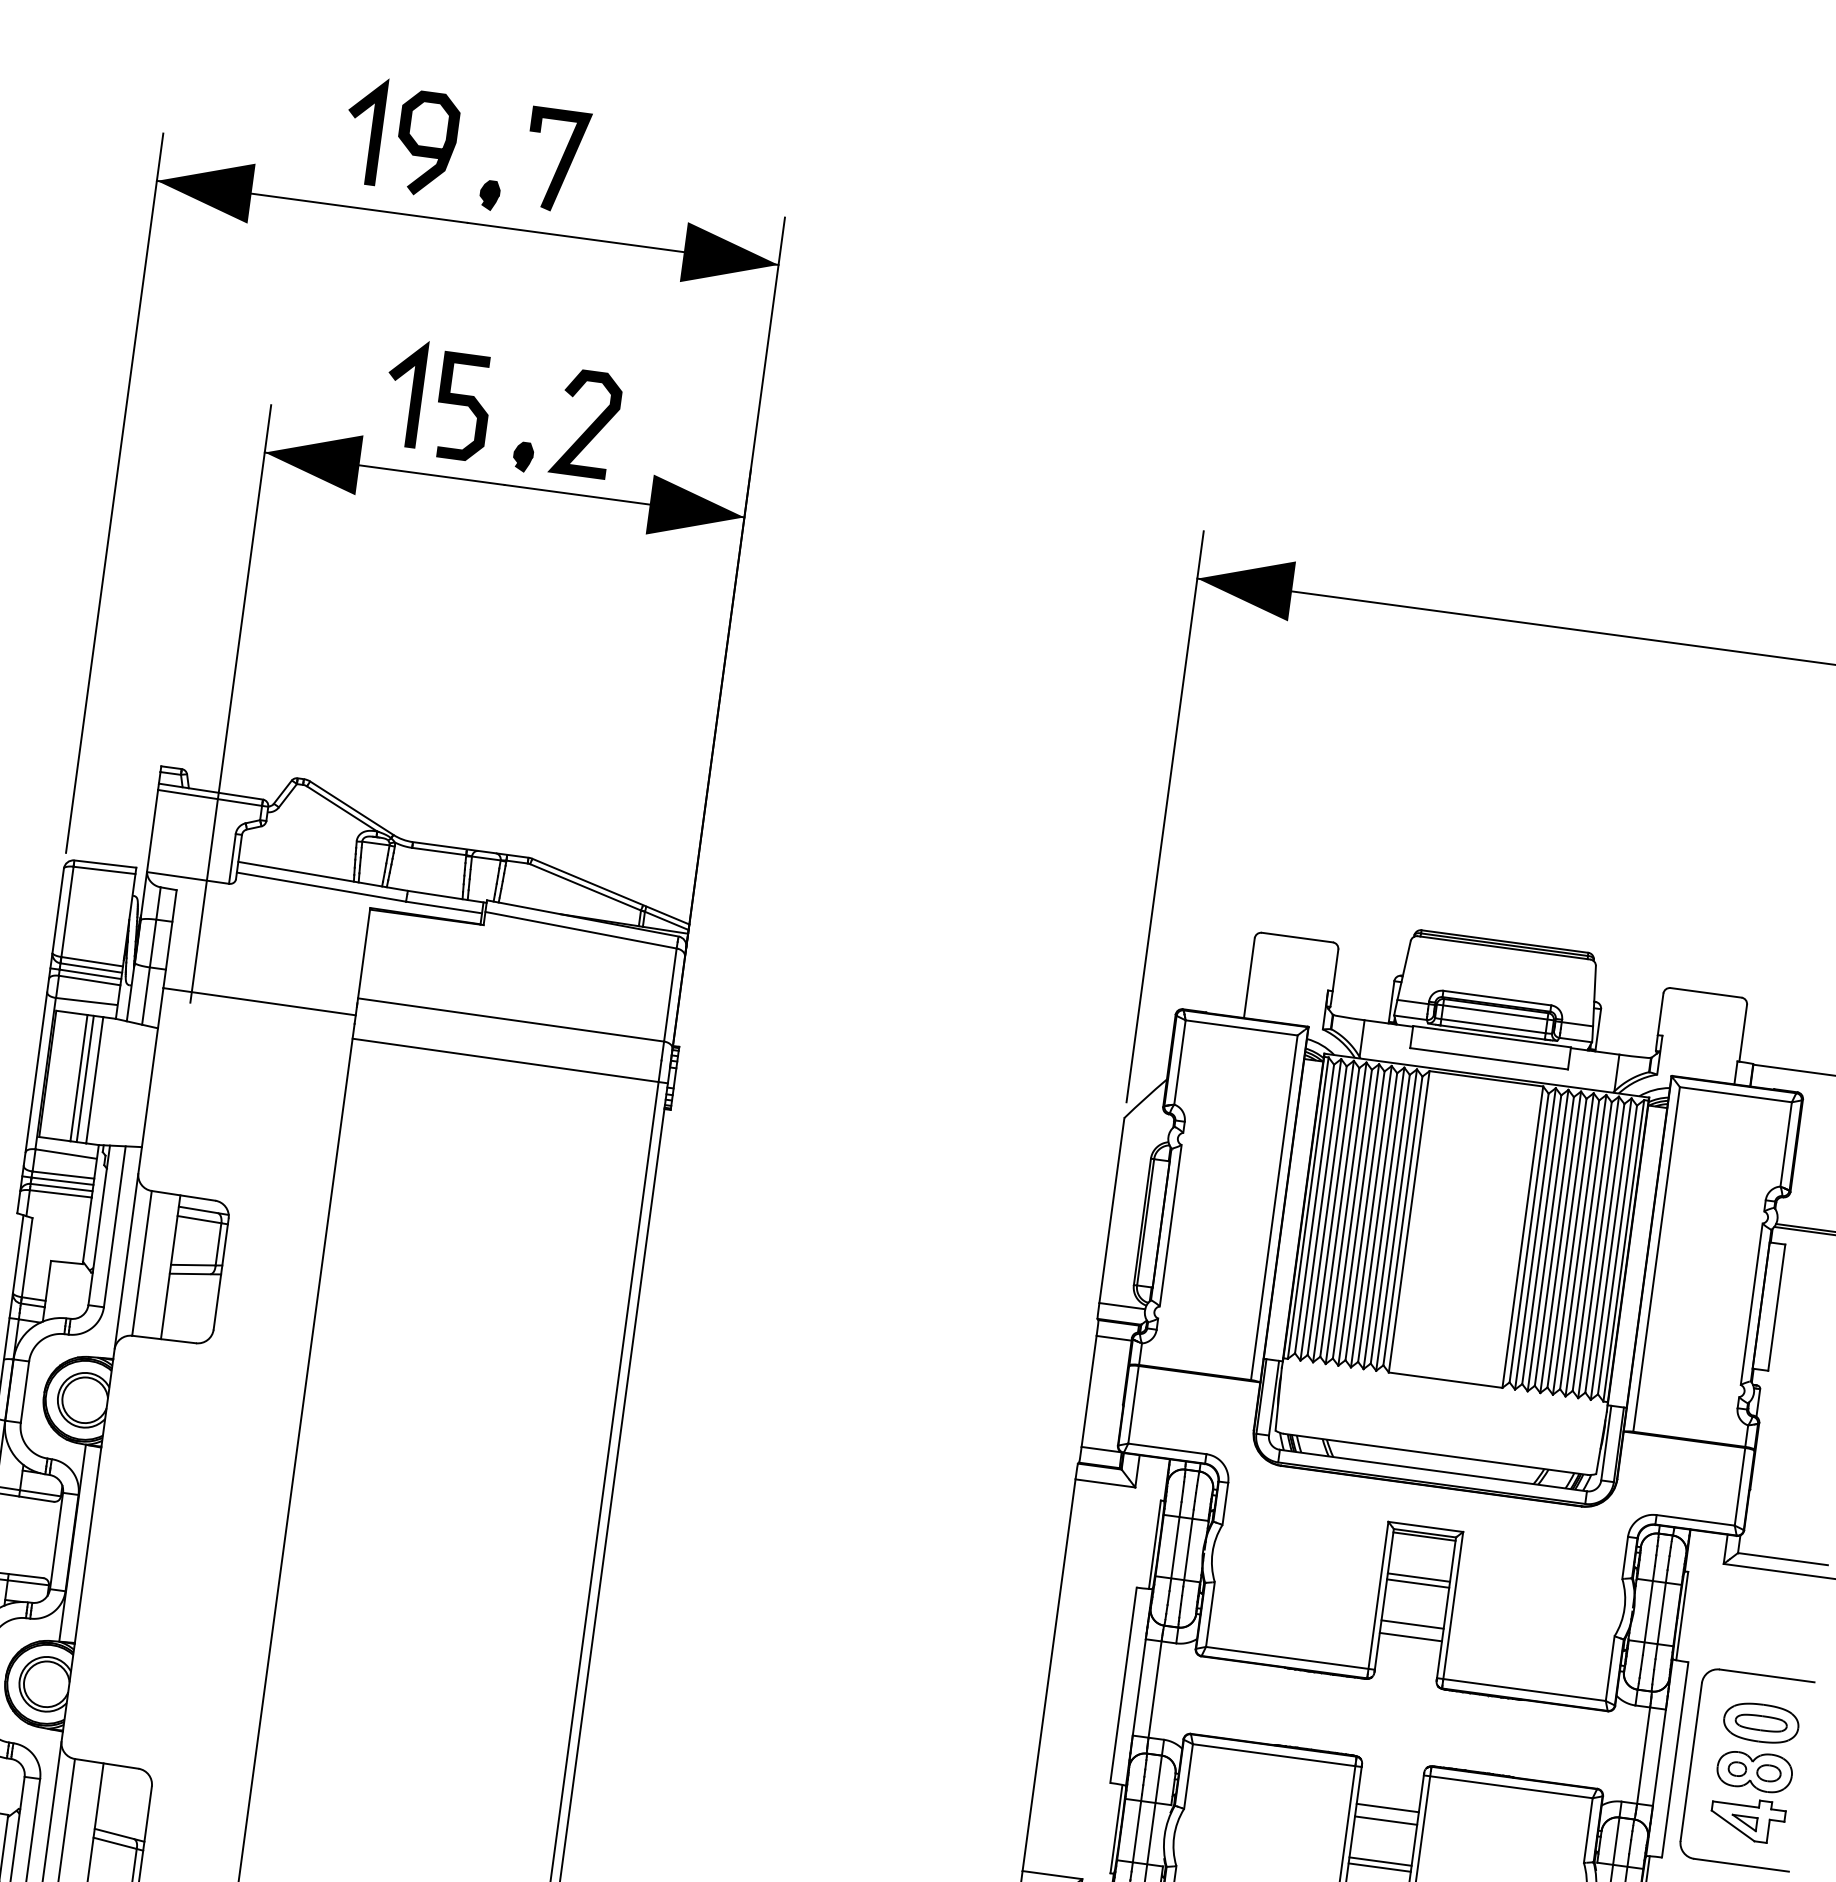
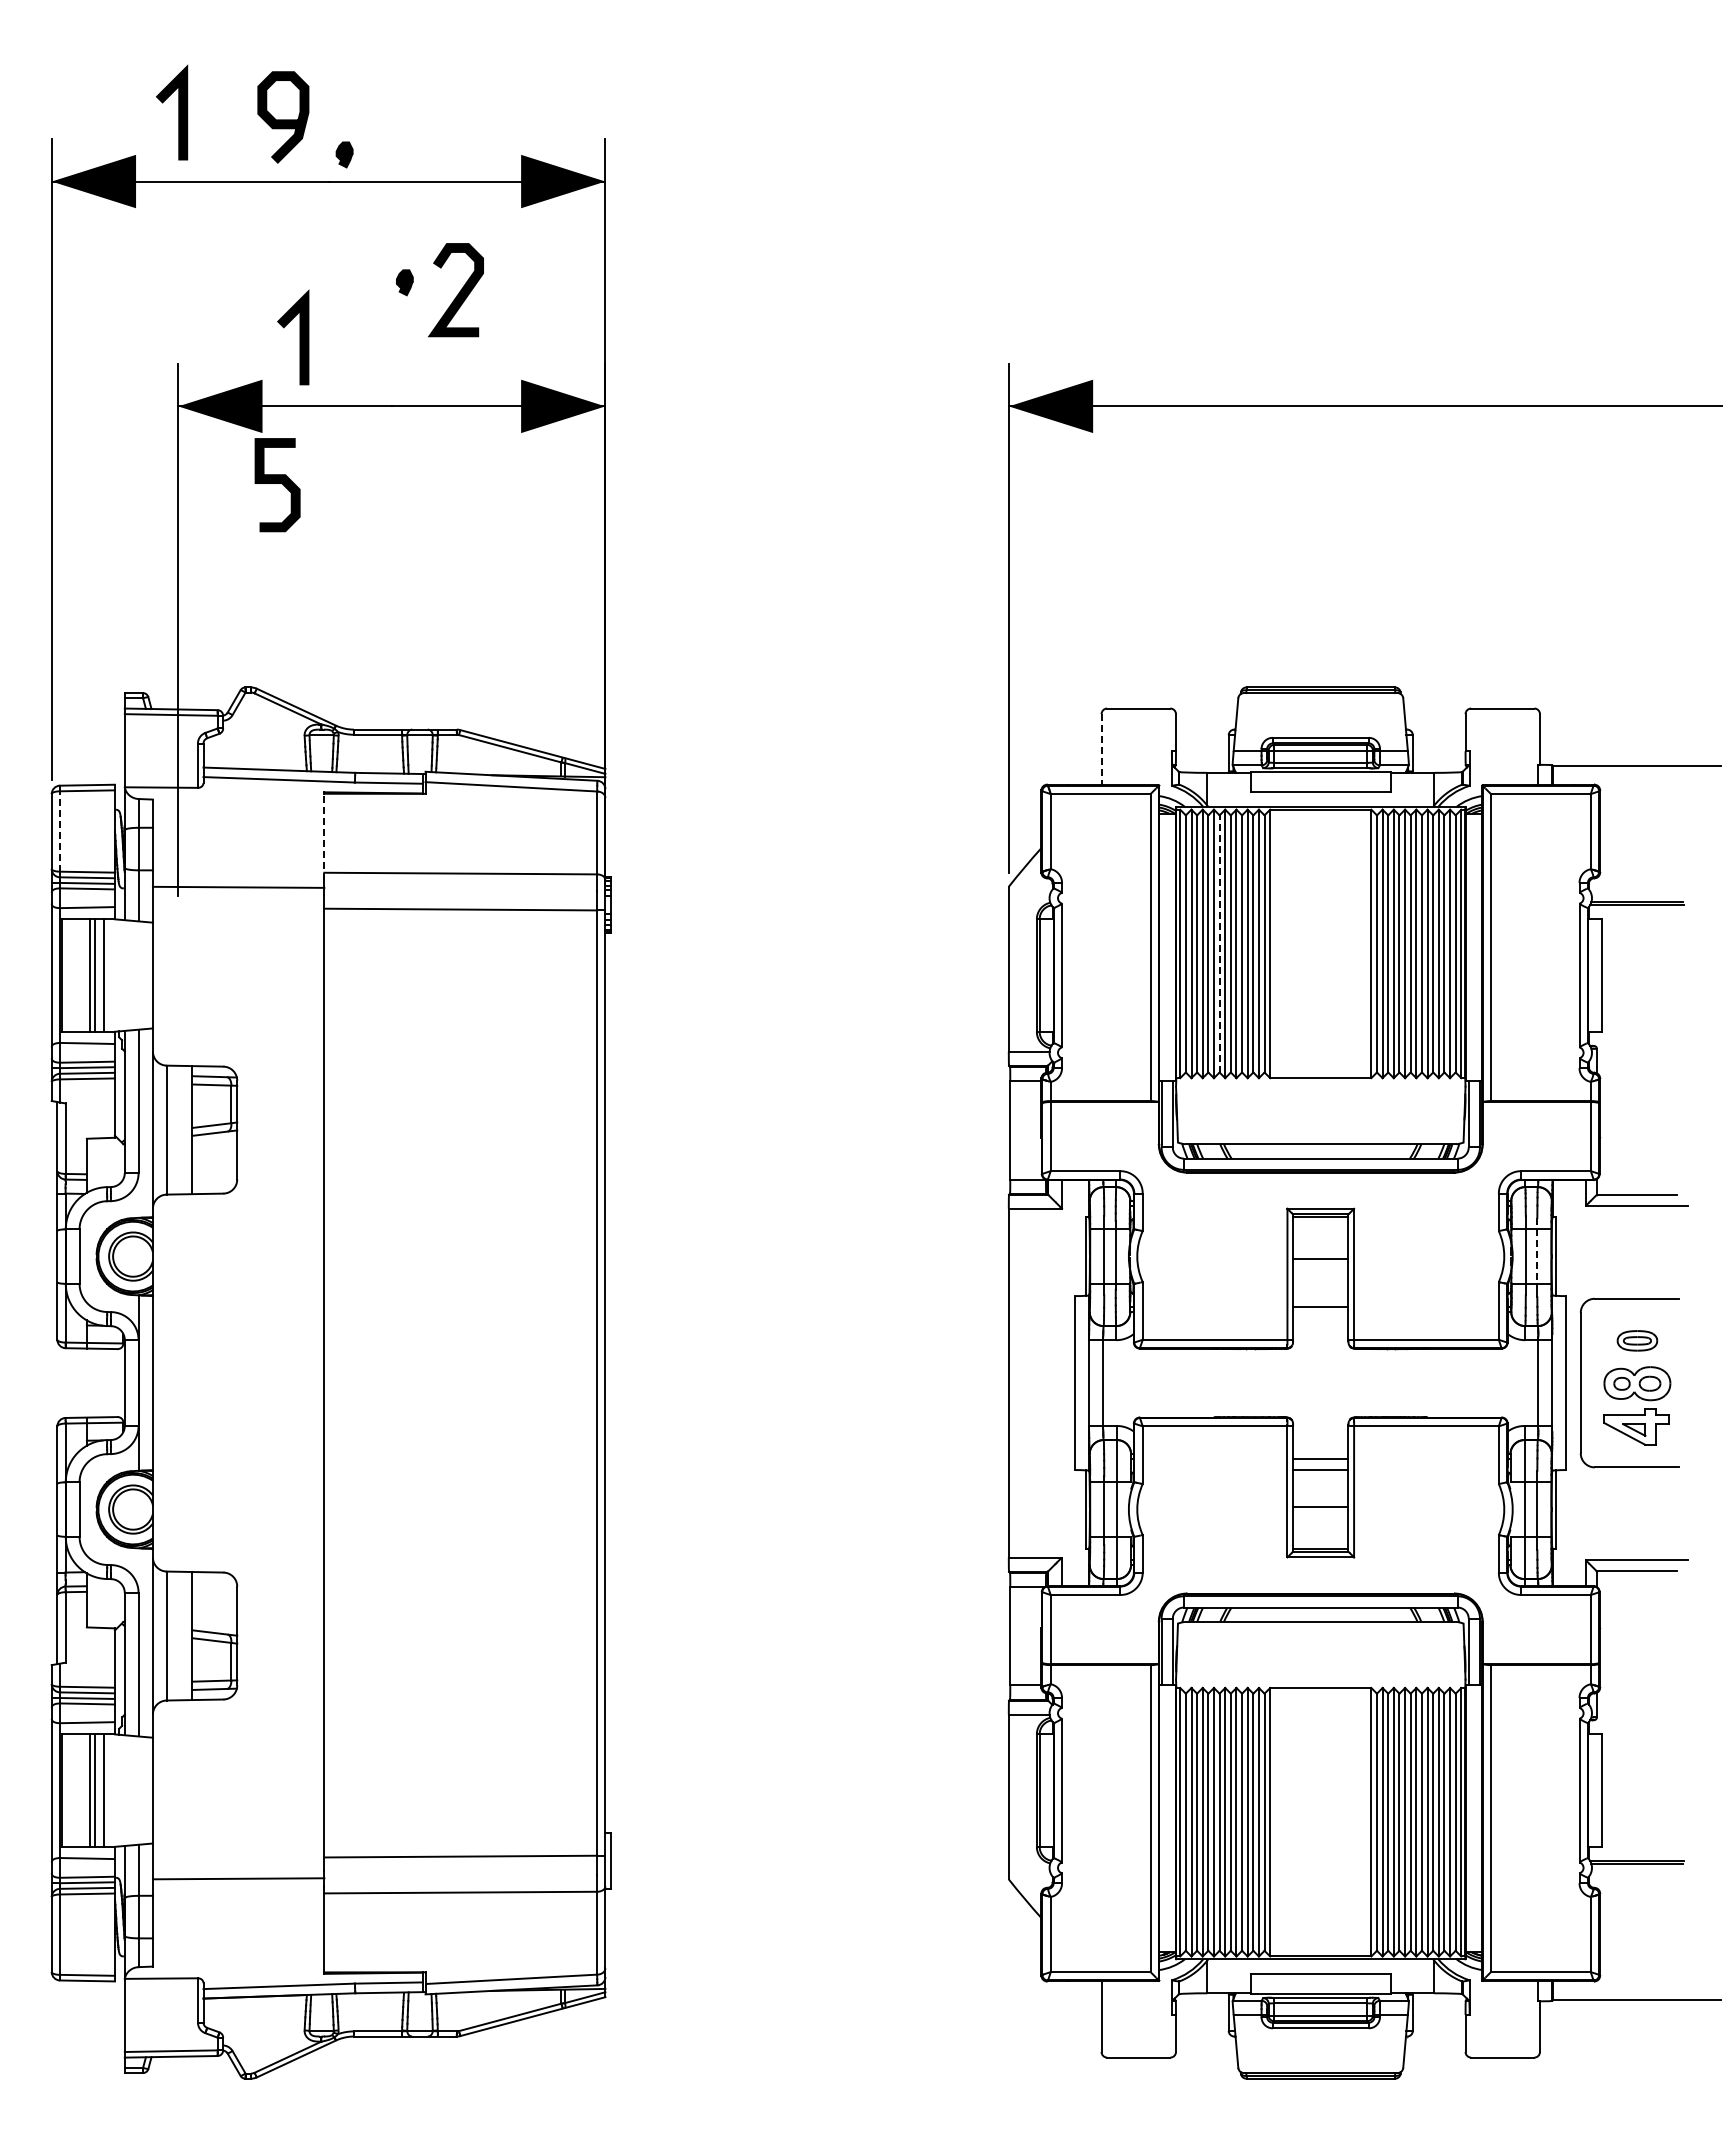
line: (371, 130) -> (178, 112), moved
line: (559, 163) -> (401, 118), removed
curve: (463, 405) -> (277, 483), moved
curve: (588, 426) -> (458, 292), moved
part: (522, 456) -> (404, 282), moved
line: (68, 911) -> (60, 831), solid -> dashed
line: (363, 957) -> (324, 836), solid -> dashed
line: (1249, 977) -> (1101, 749), solid -> dashed
line: (1352, 1213) -> (1219, 943), solid -> dashed
line: (1418, 1577) -> (1320, 1253), removed
line: (1662, 1606) -> (1537, 1250), solid -> dashed
line: (1412, 1624) -> (1320, 1295), removed
part: (1761, 1722) -> (1637, 1340), size x0.6
line: (1379, 1867) -> (1320, 1512), removed

